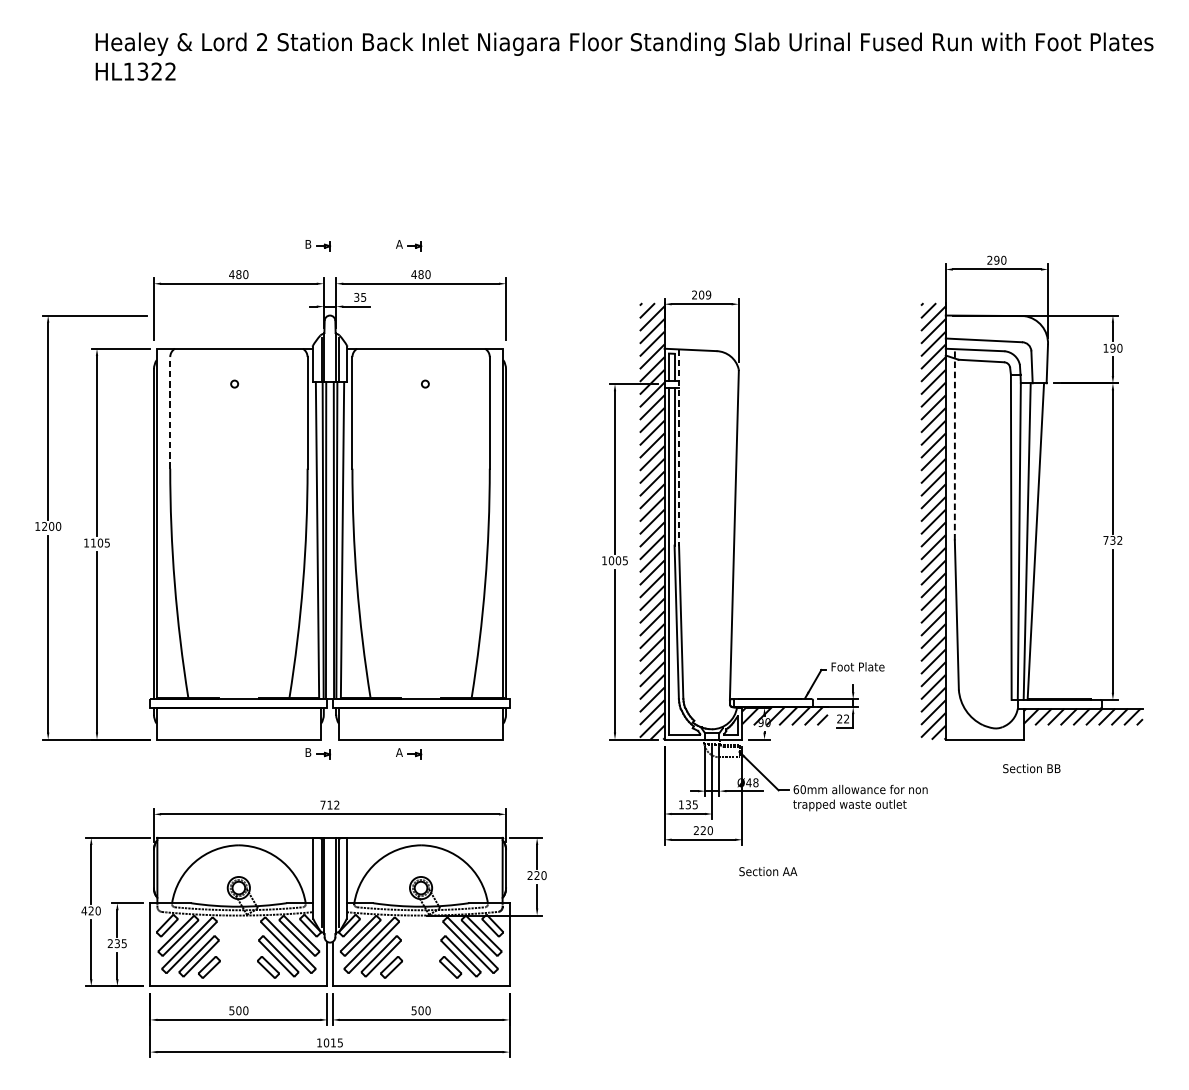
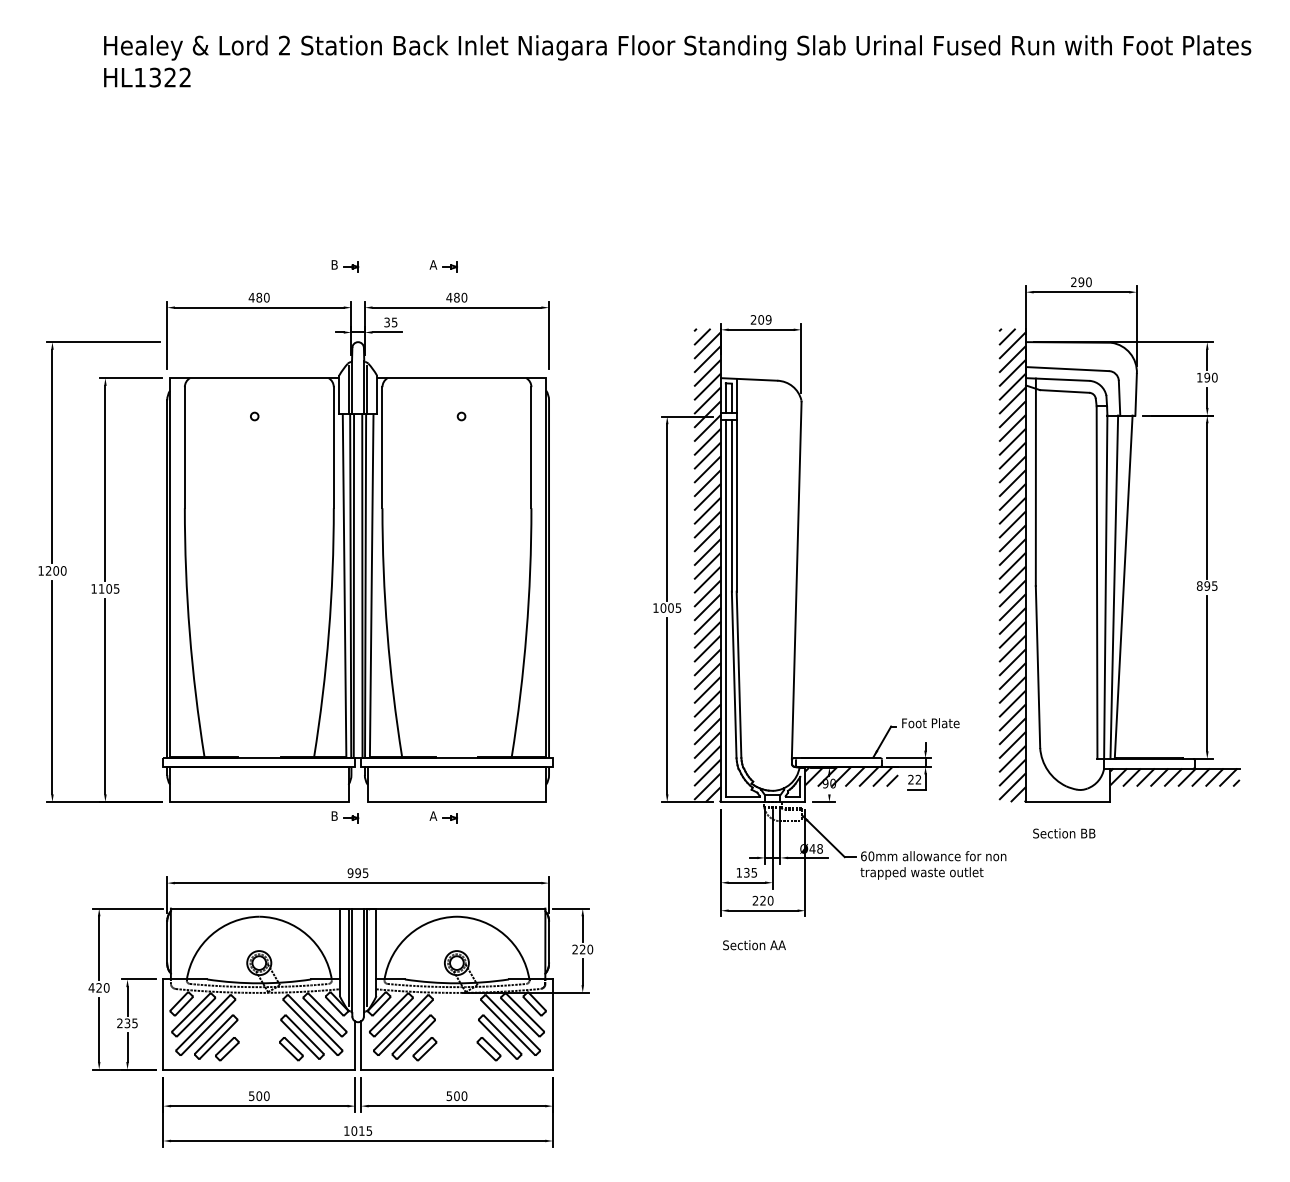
line: (169, 412) -> (184, 447), dashed -> solid
line: (954, 444) -> (1035, 482), dashed -> solid
line: (678, 447) -> (736, 485), dashed -> solid
text: (1112, 539) -> (1206, 585), 732 -> 895
text: (1031, 768) -> (1064, 833), moved
text: (329, 805) -> (357, 873), 712 -> 995
text: (768, 871) -> (754, 945), moved

